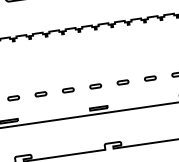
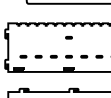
part: (89, 51) -> (68, 37), added

